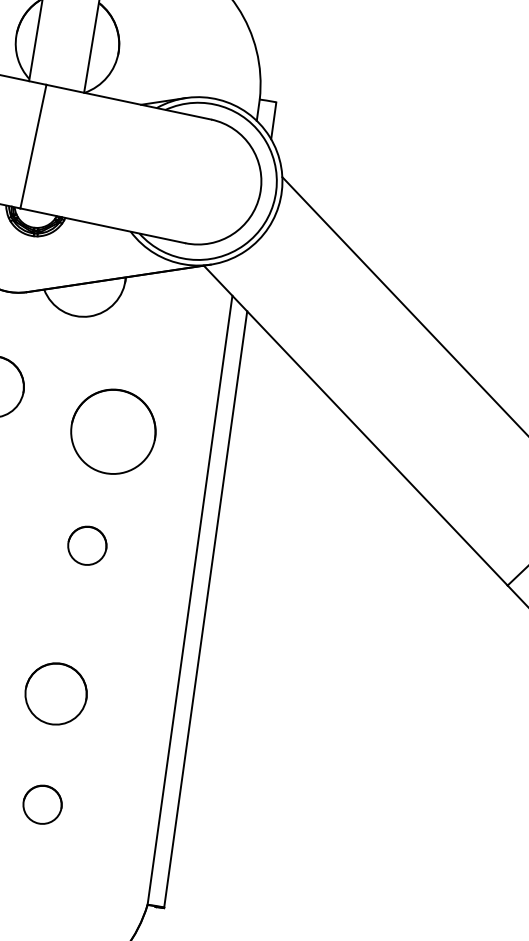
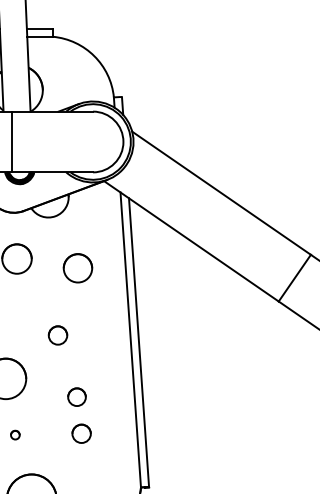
part: (112, 432) -> (77, 268), size x0.7
part: (86, 545) -> (57, 335), moved
part: (55, 692) -> (76, 396), size x0.6
part: (42, 804) -> (81, 433), moved

